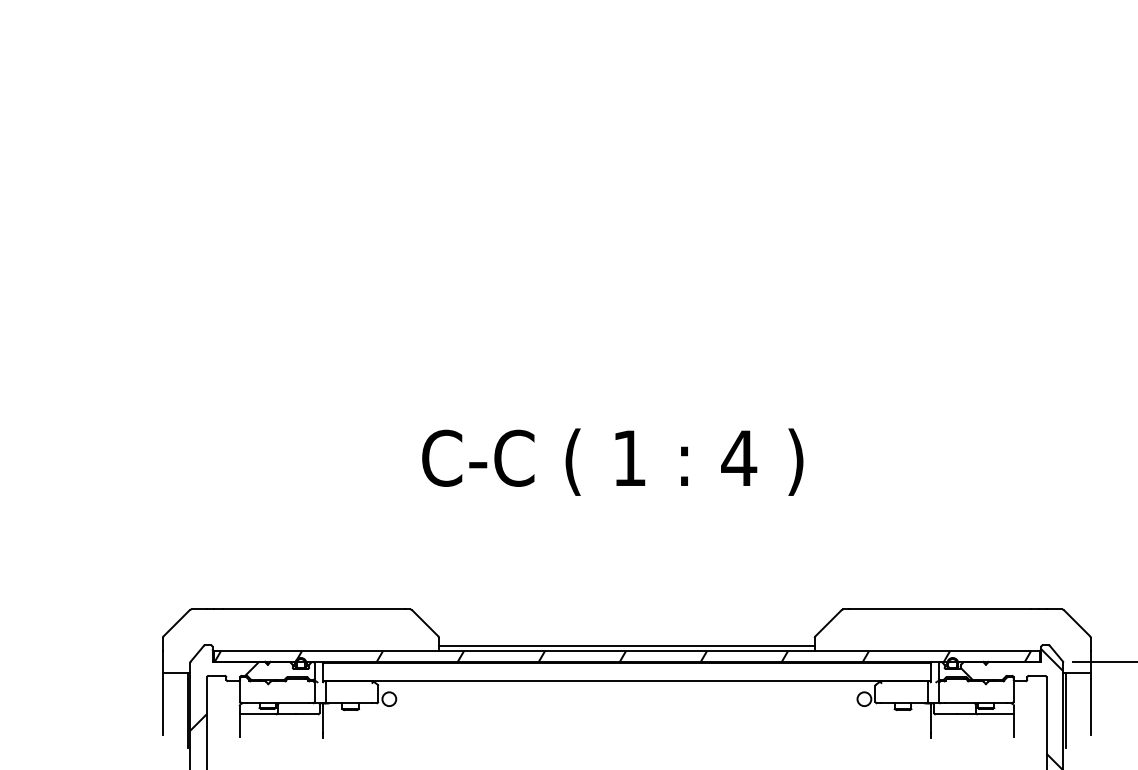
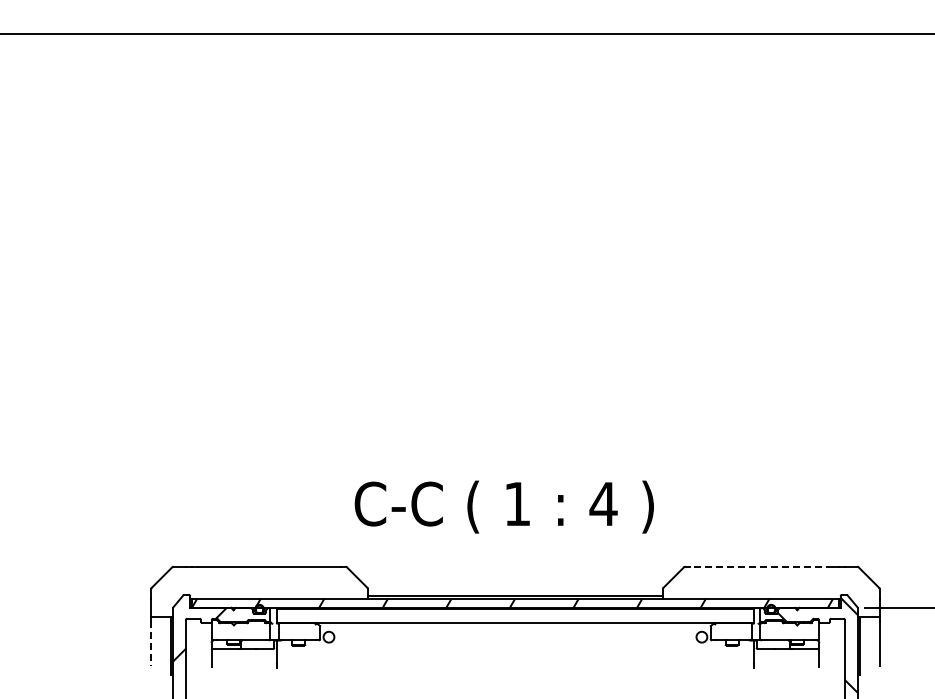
text: (611, 461) -> (503, 506), moved
line: (940, 609) -> (761, 566), solid -> dashed
line: (163, 707) -> (151, 643), solid -> dashed

